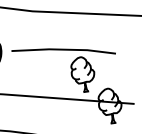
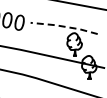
line: (62, 49) -> (63, 26), solid -> dashed

